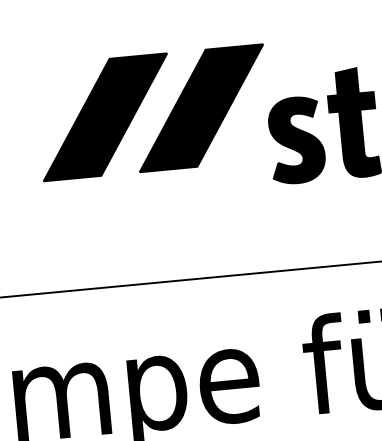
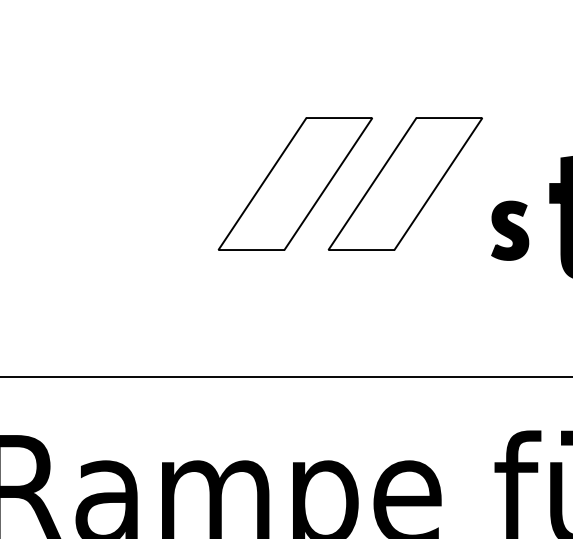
fill: (201, 108) -> (405, 184), removed
fill: (105, 117) -> (295, 184), removed
part: (297, 140) -> (510, 230), size x0.6

